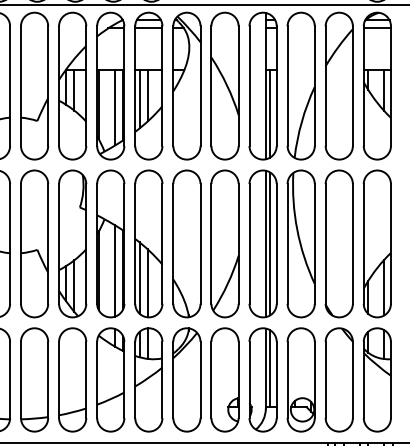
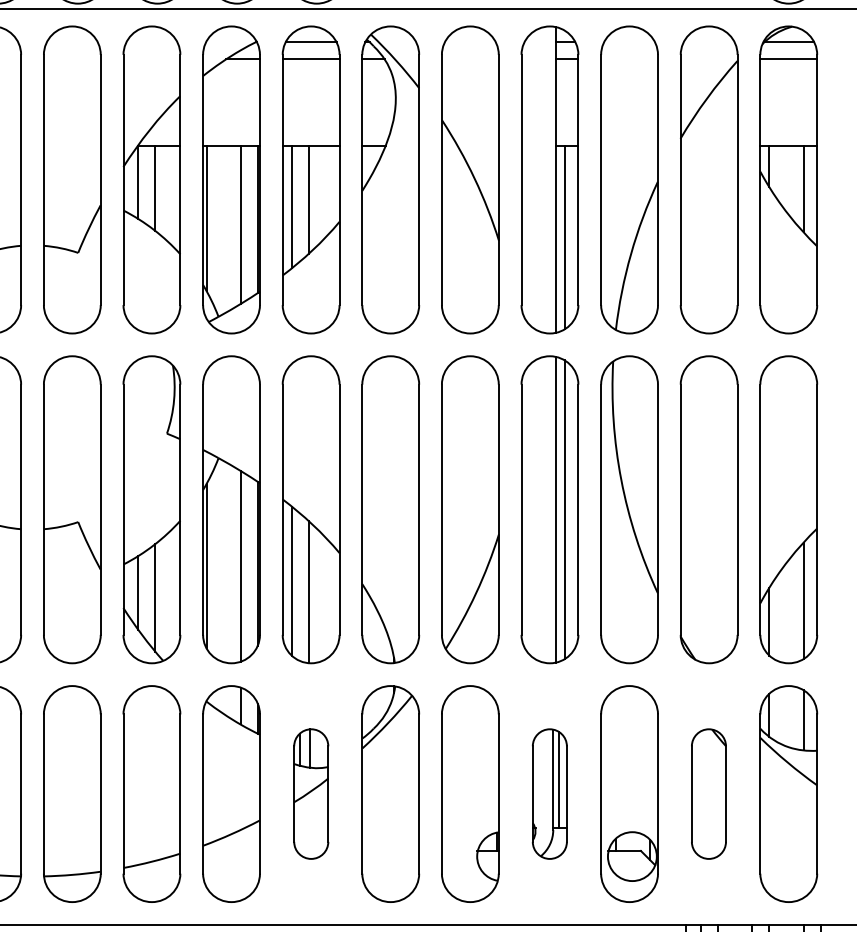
part: (148, 379) -> (310, 793), size x0.6
part: (262, 379) -> (548, 793), size x0.6
part: (338, 379) -> (707, 793), size x0.6

